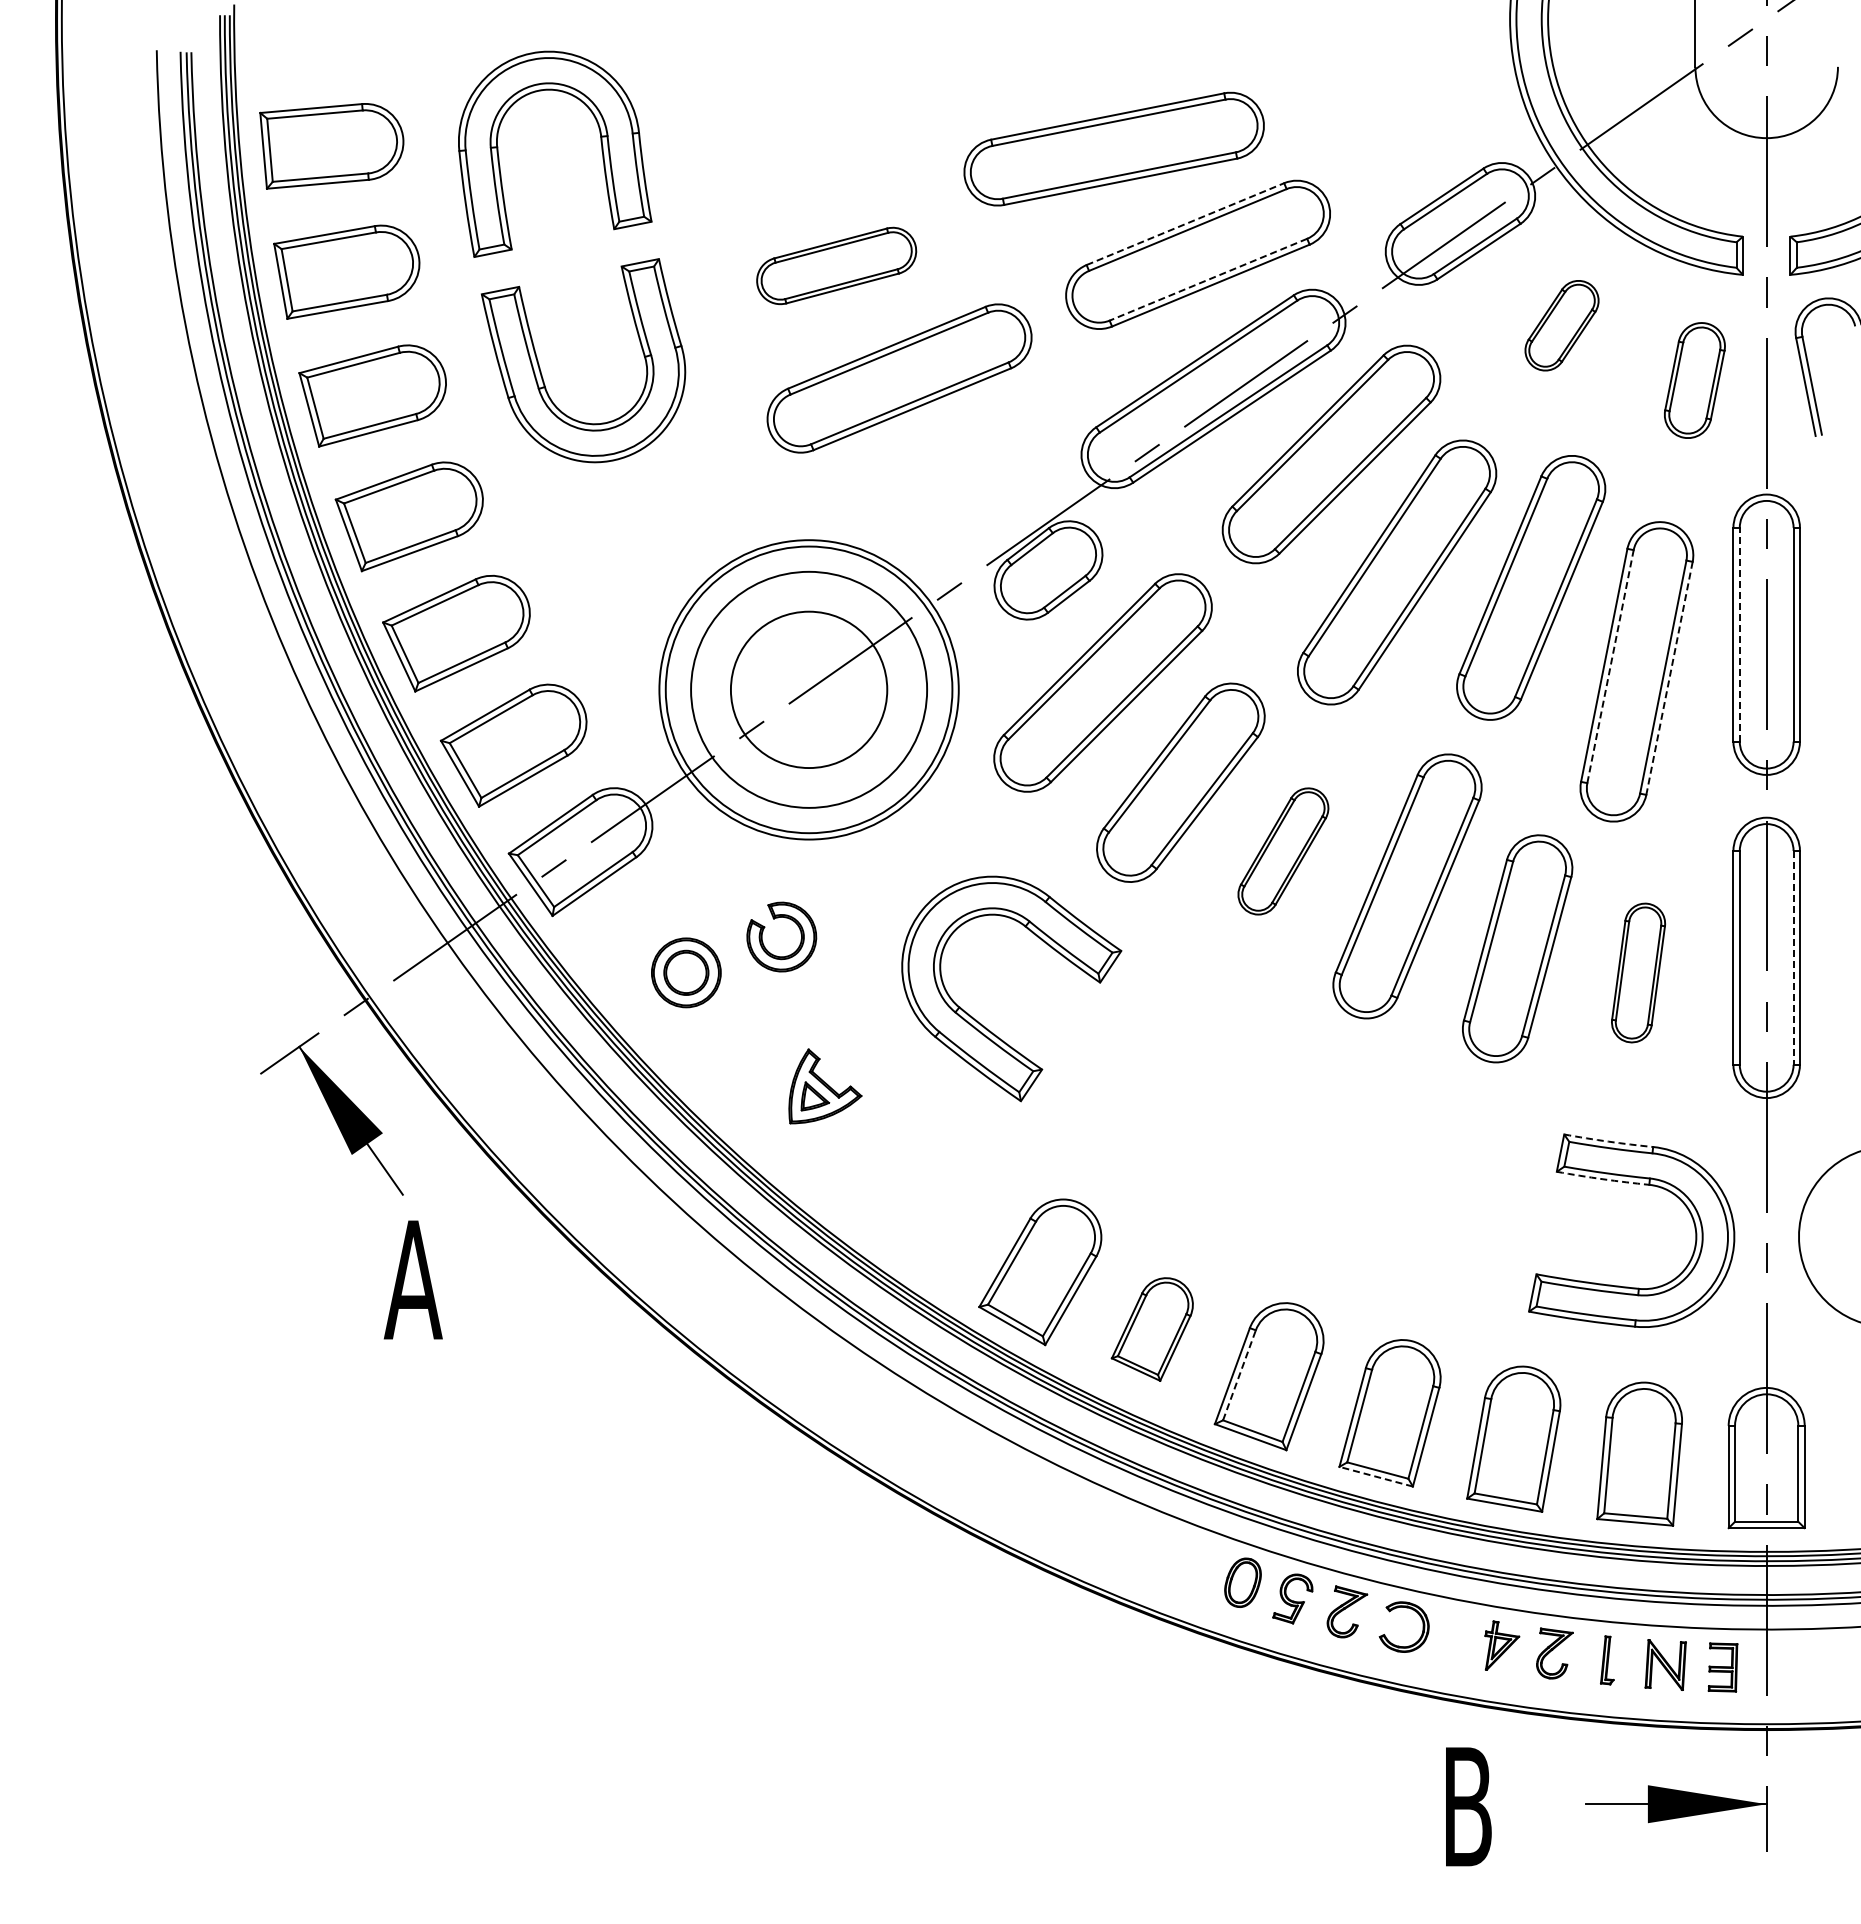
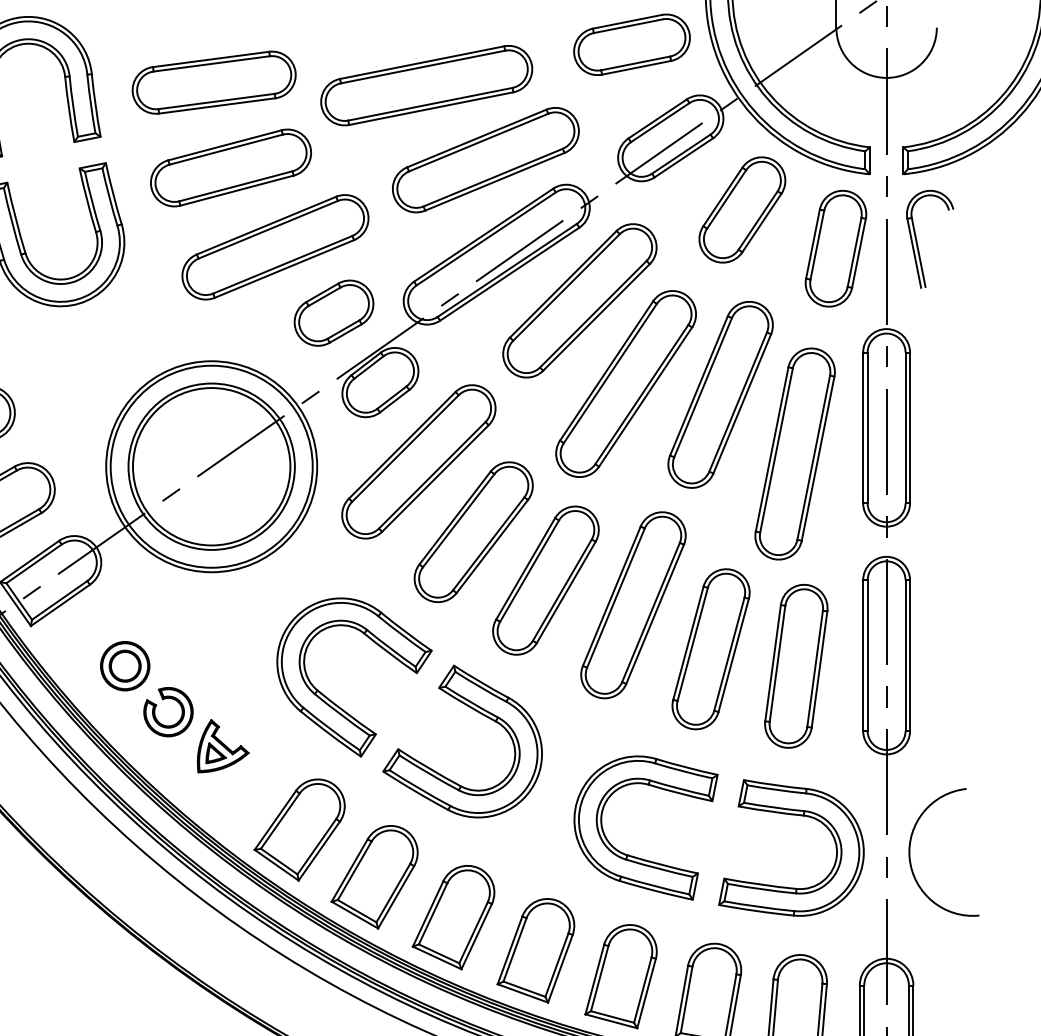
part: (1405, 90) -> (632, 44), added
part: (812, 144) -> (214, 82), added
line: (1185, 224) -> (476, 138), dashed -> solid
part: (836, 265) -> (231, 167), size x1.43
line: (1208, 279) -> (493, 177), dashed -> solid
part: (1561, 325) -> (741, 209), size x1.67
part: (1694, 380) -> (835, 248), size x1.43
part: (982, 471) -> (333, 312), added
line: (1739, 634) -> (867, 427), dashed -> solid
line: (1610, 666) -> (776, 450), dashed -> solid
line: (1669, 678) -> (818, 458), dashed -> solid
circle: (808, 689) -> (211, 466), size x1.43
part: (1283, 851) -> (546, 580), size x1.67
part: (778, 918) -> (166, 699), moved
line: (1793, 957) -> (905, 655), dashed -> solid
part: (1638, 972) -> (796, 665), size x1.67
part: (1188, 1039) -> (479, 713), added
arc: (1608, 1141) -> (775, 785), dashed -> solid
arc: (1602, 1179) -> (770, 811), dashed -> solid
part: (933, 1205) -> (299, 830), added
part: (1411, 1243) -> (636, 856), added
part: (1152, 1329) -> (453, 917), size x1.43
line: (1239, 1375) -> (515, 949), dashed -> solid
line: (1375, 1476) -> (610, 1021), dashed -> solid

